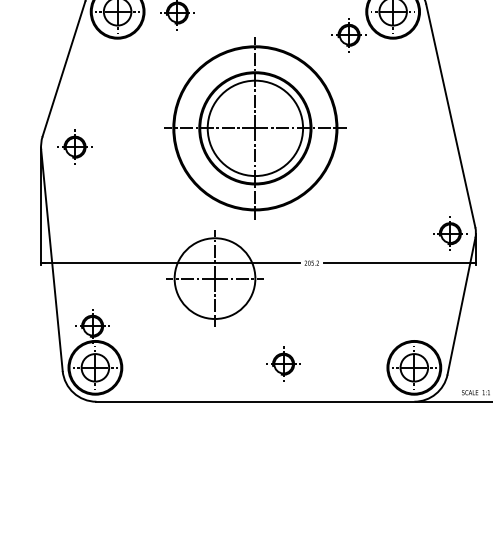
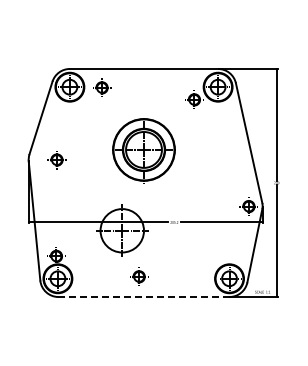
part: (254, 127) -> (143, 149), size x0.7
part: (74, 148) -> (56, 160), moved
part: (284, 363) -> (139, 276), moved
line: (256, 402) -> (144, 297), solid -> dashed

